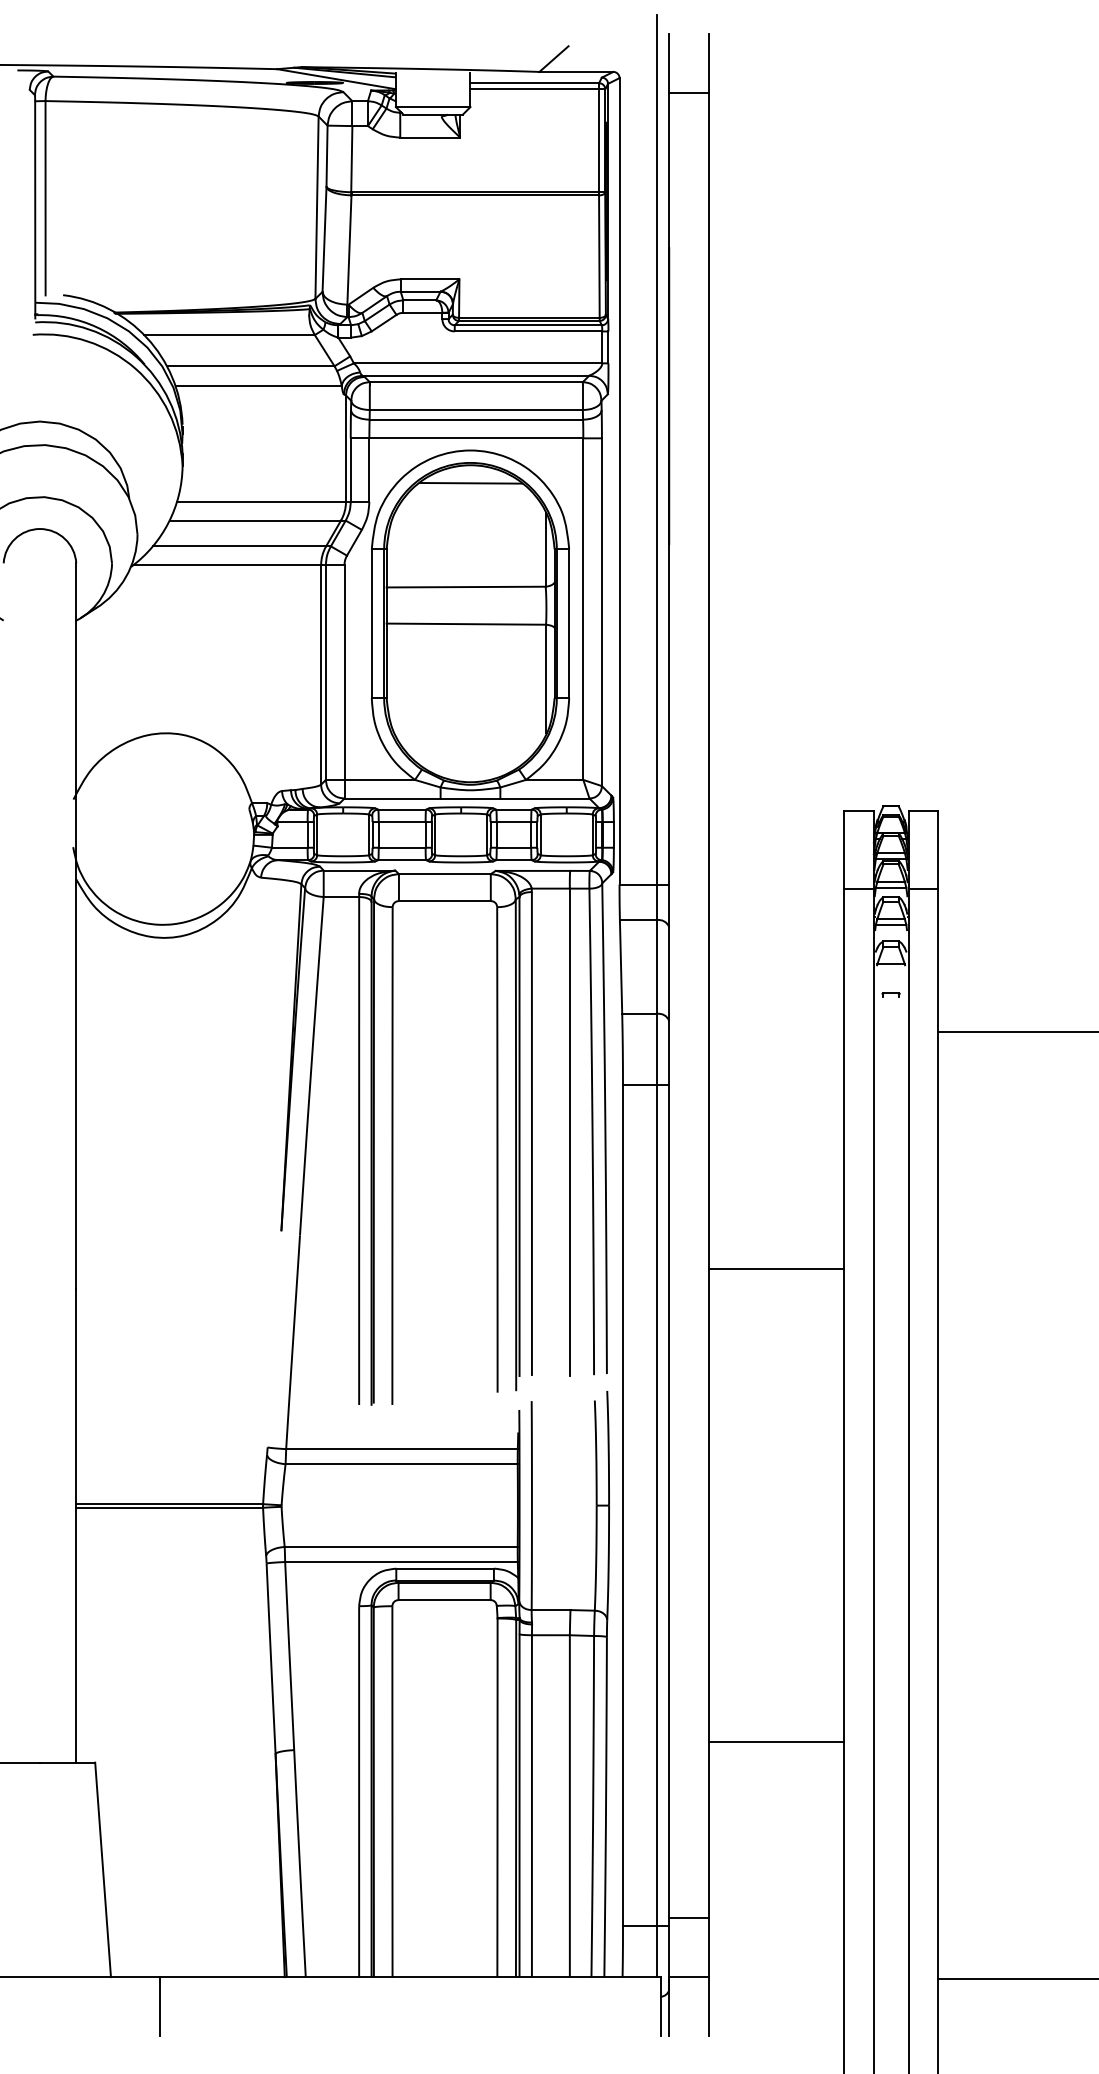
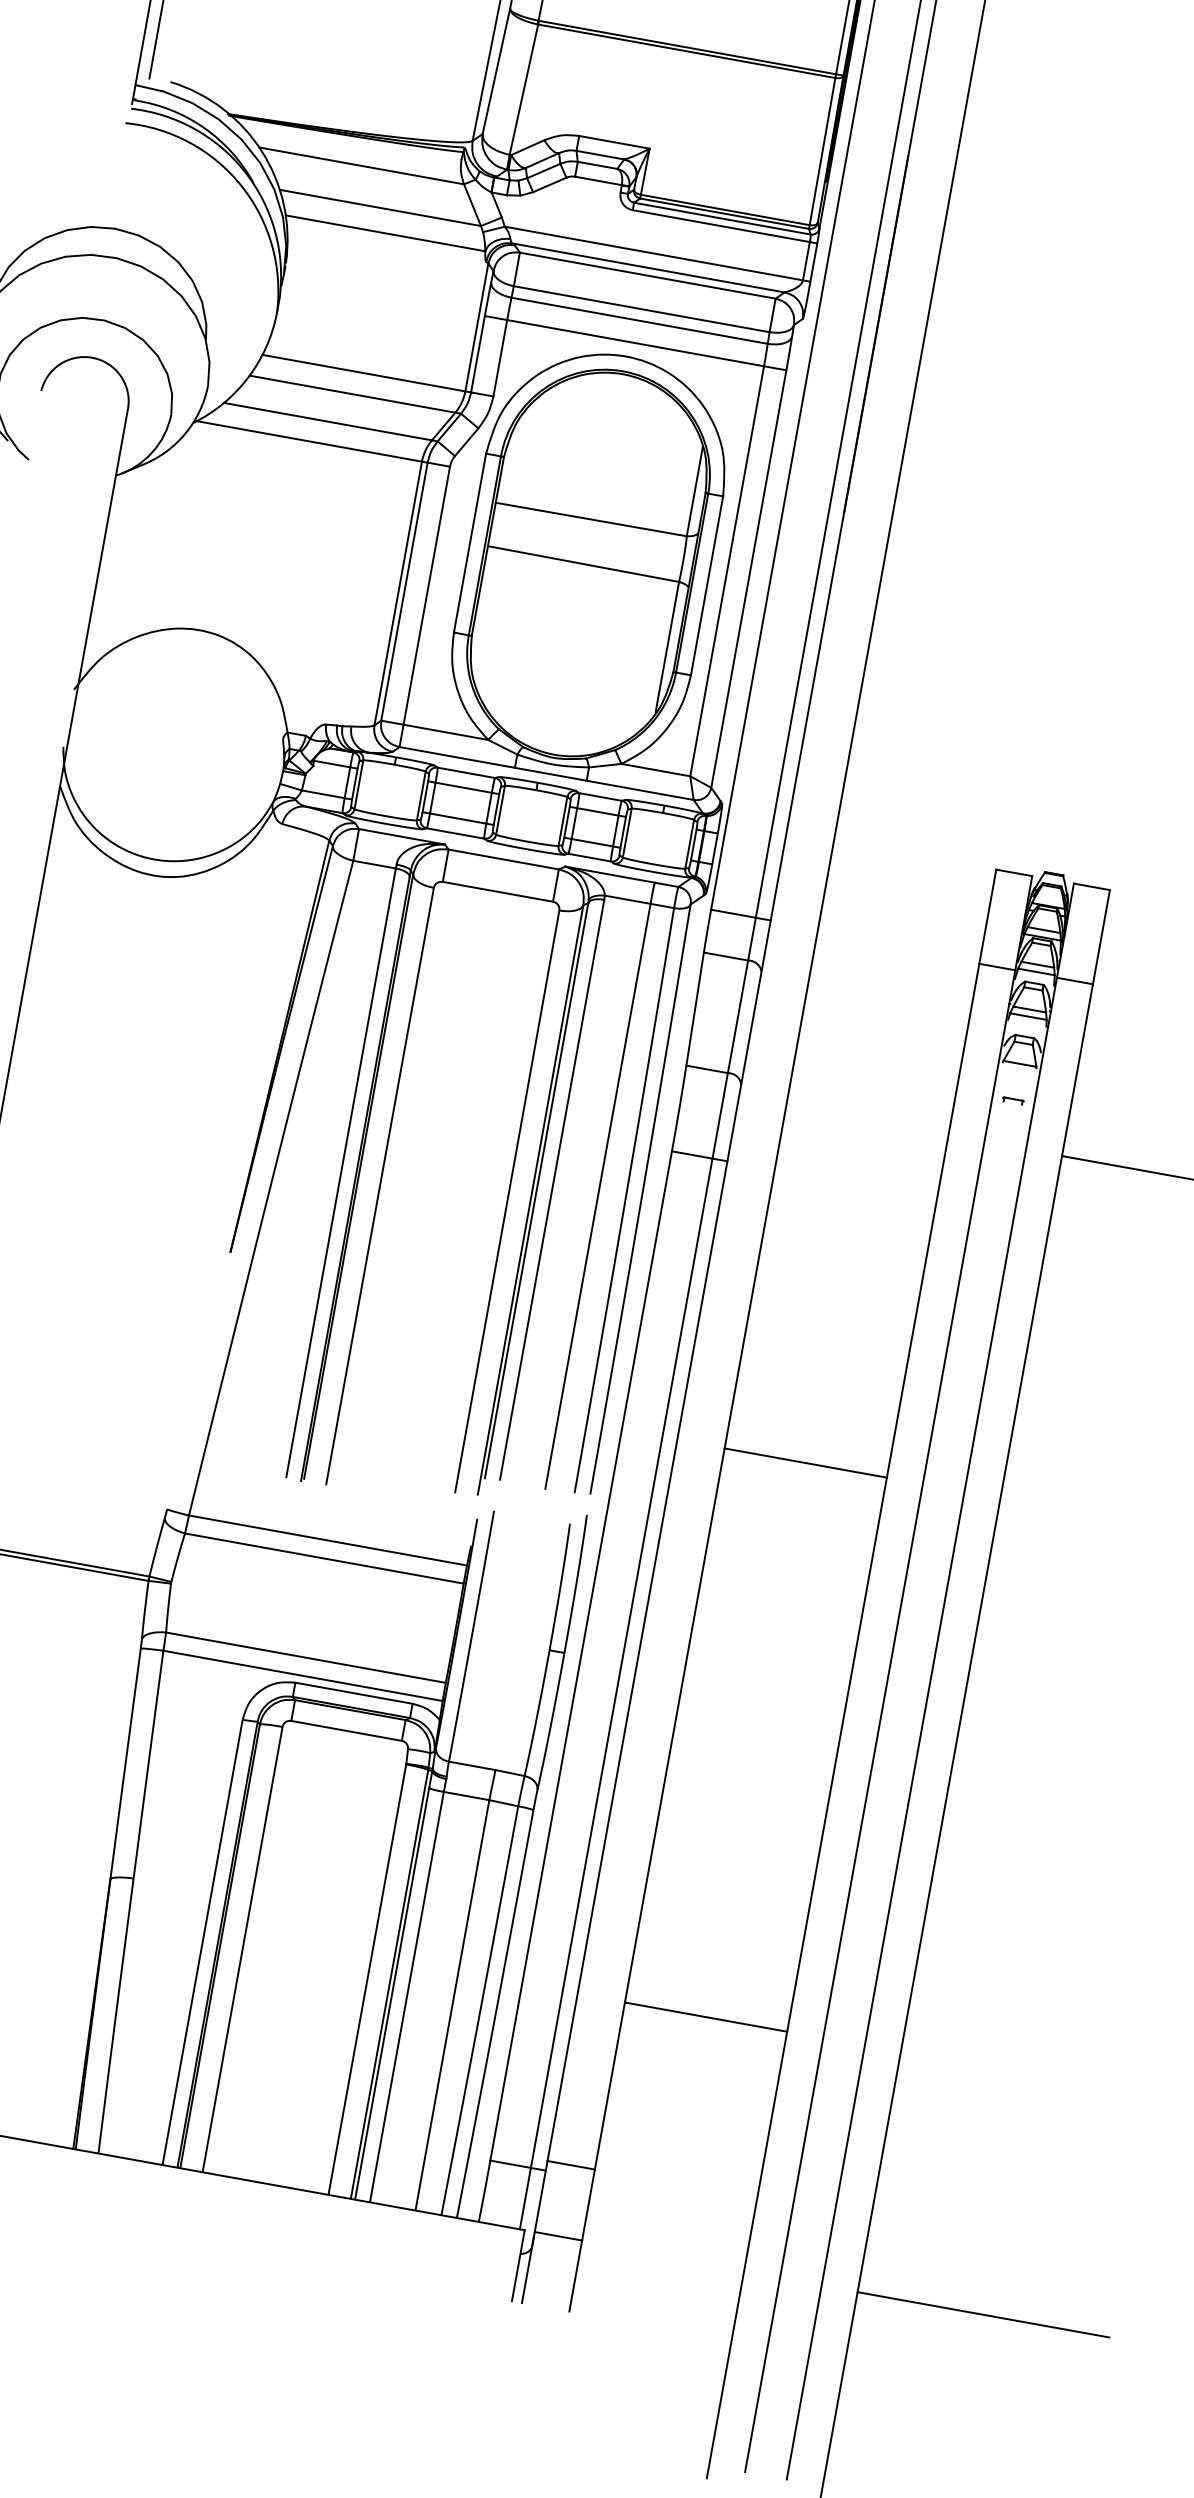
line: (470, 483) -> (618, 396), removed
line: (775, 1269) -> (804, 1463), moved
line: (775, 1741) -> (705, 2016), moved

